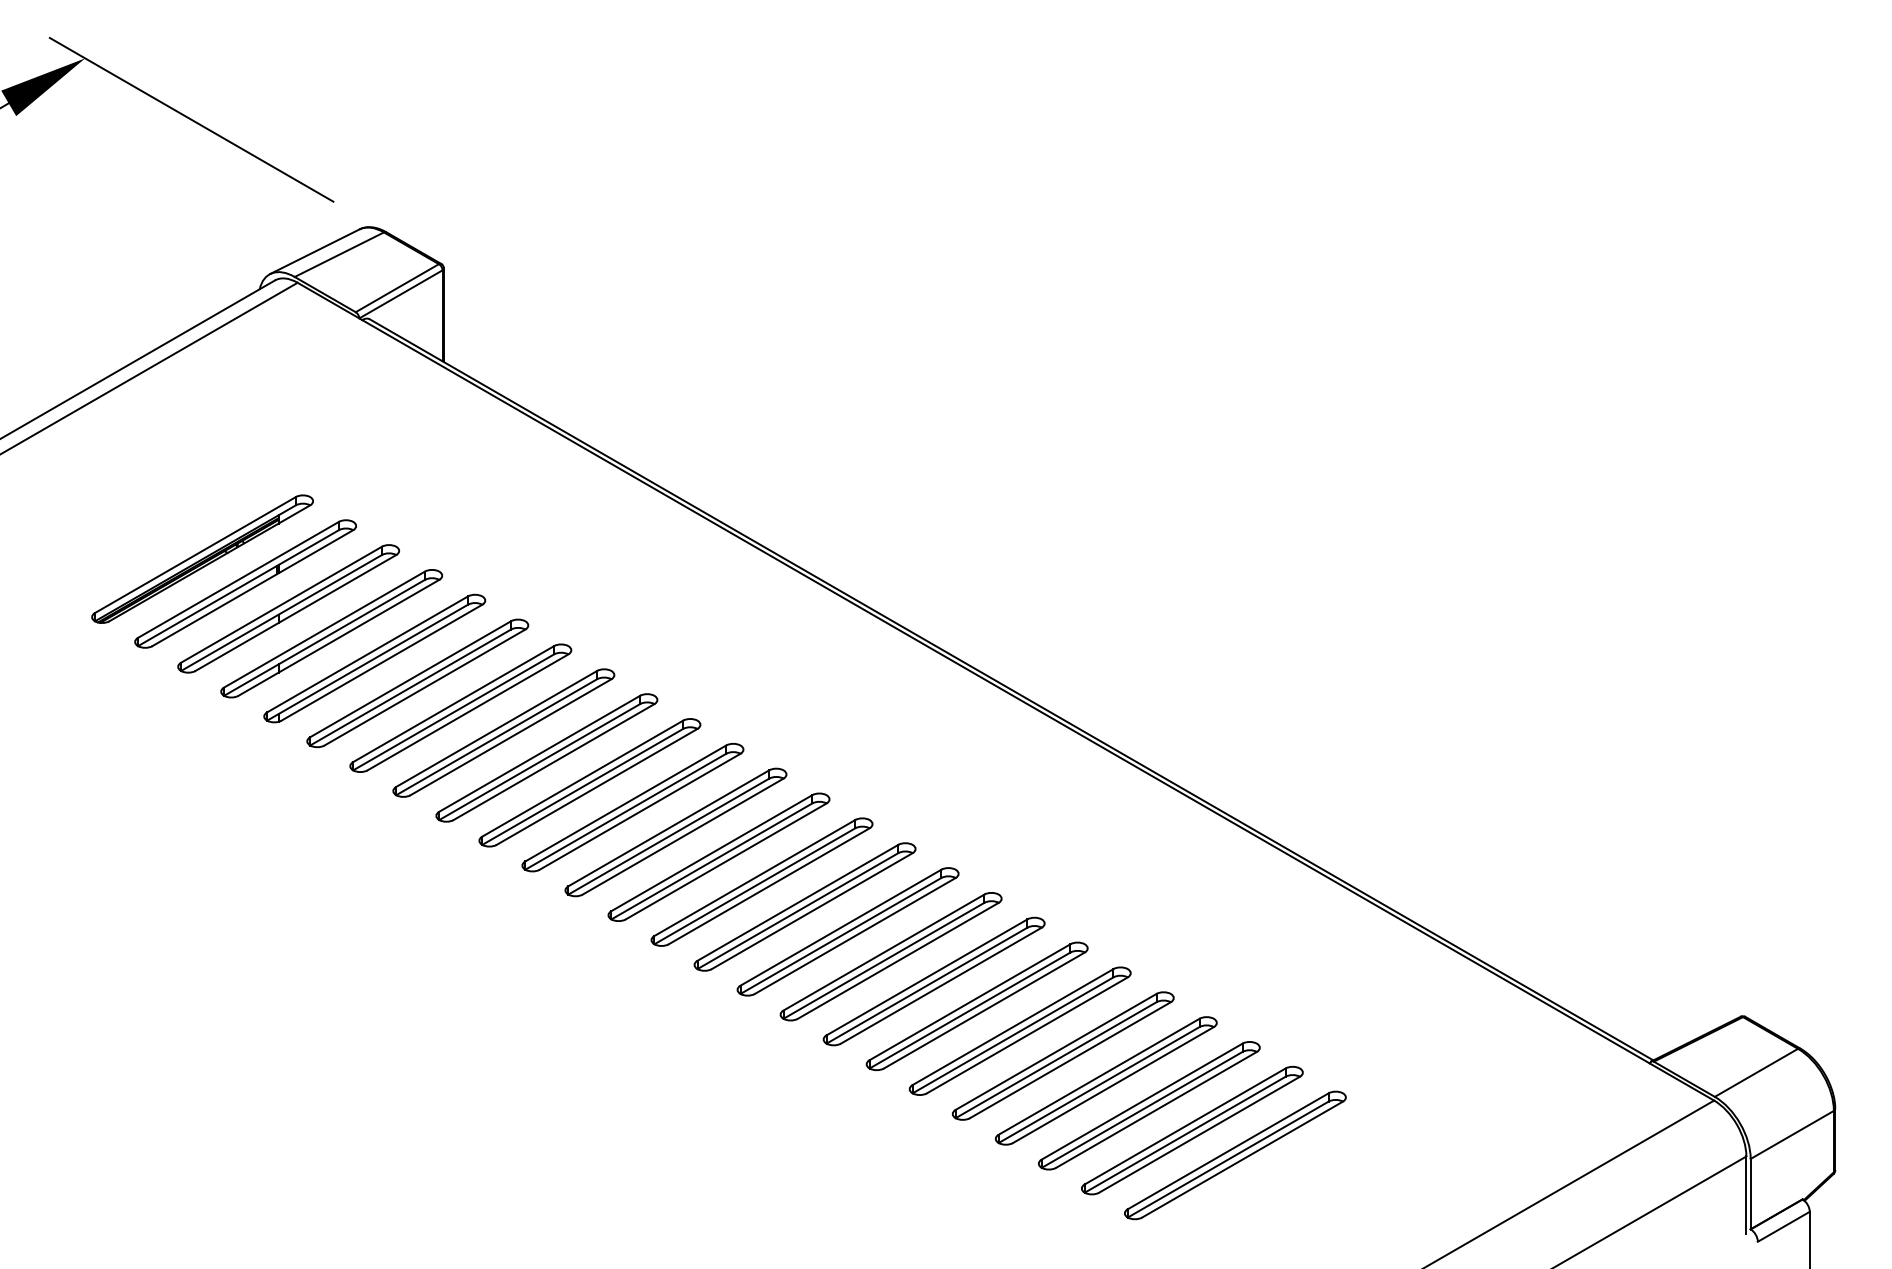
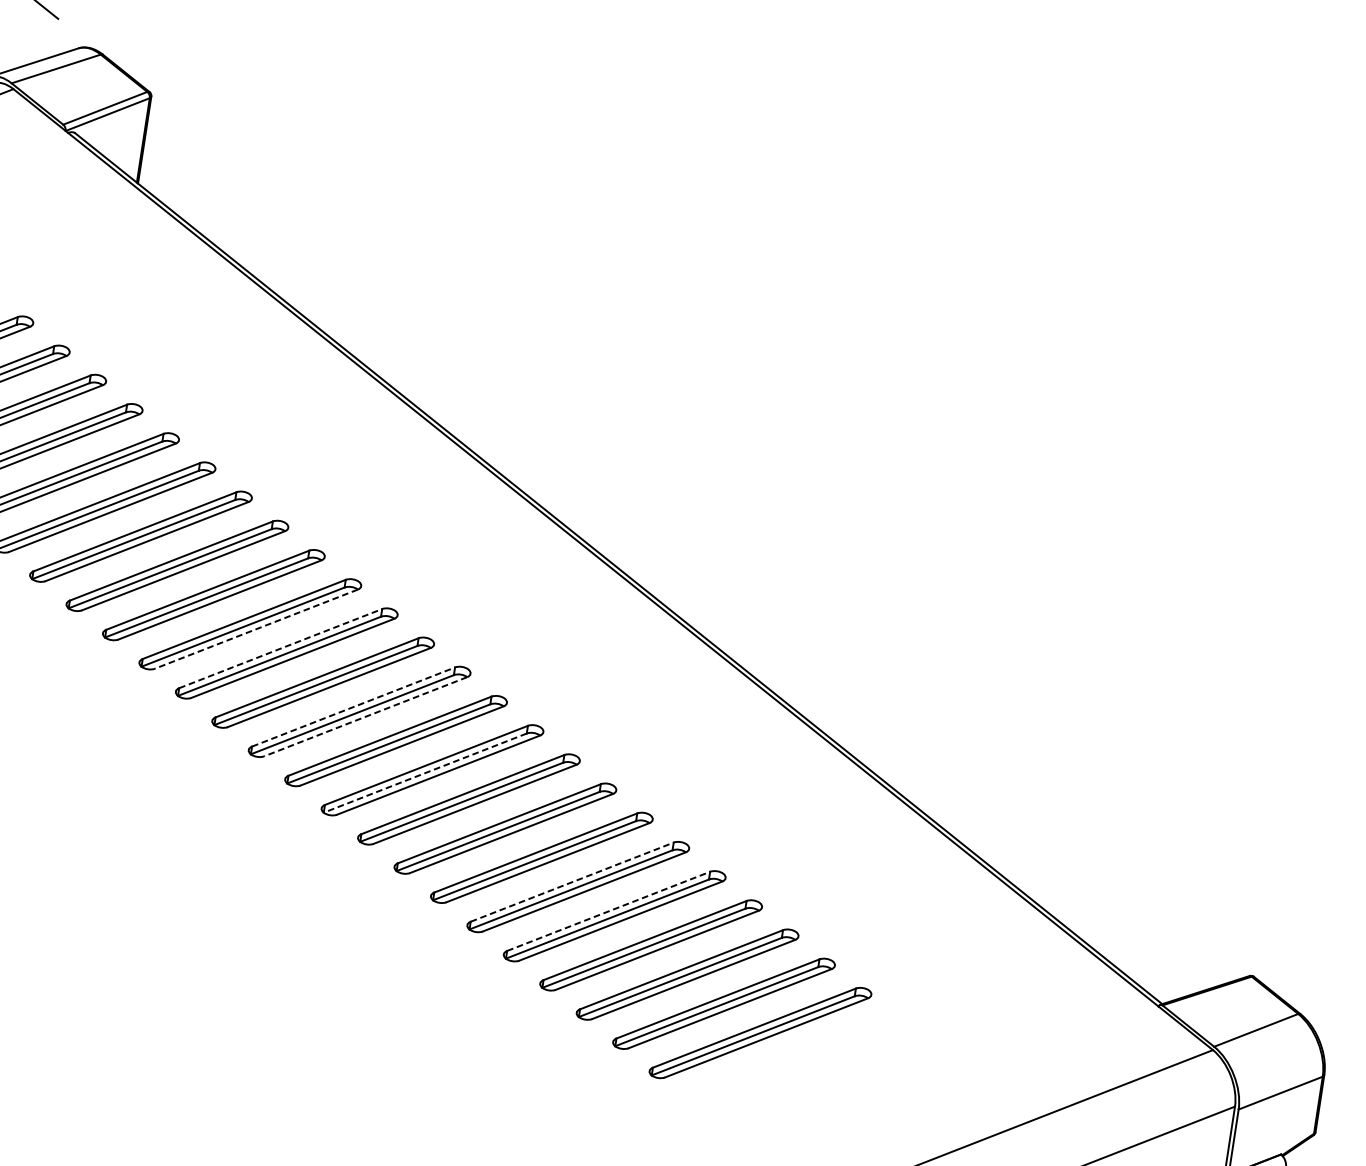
line: (640, 811) -> (256, 628), solid -> dashed
line: (668, 828) -> (280, 648), solid -> dashed
line: (754, 878) -> (353, 707), solid -> dashed
line: (769, 886) -> (365, 716), solid -> dashed
line: (840, 936) -> (424, 773), solid -> dashed
line: (1013, 1027) -> (572, 882), solid -> dashed
line: (1056, 1051) -> (609, 911), solid -> dashed

